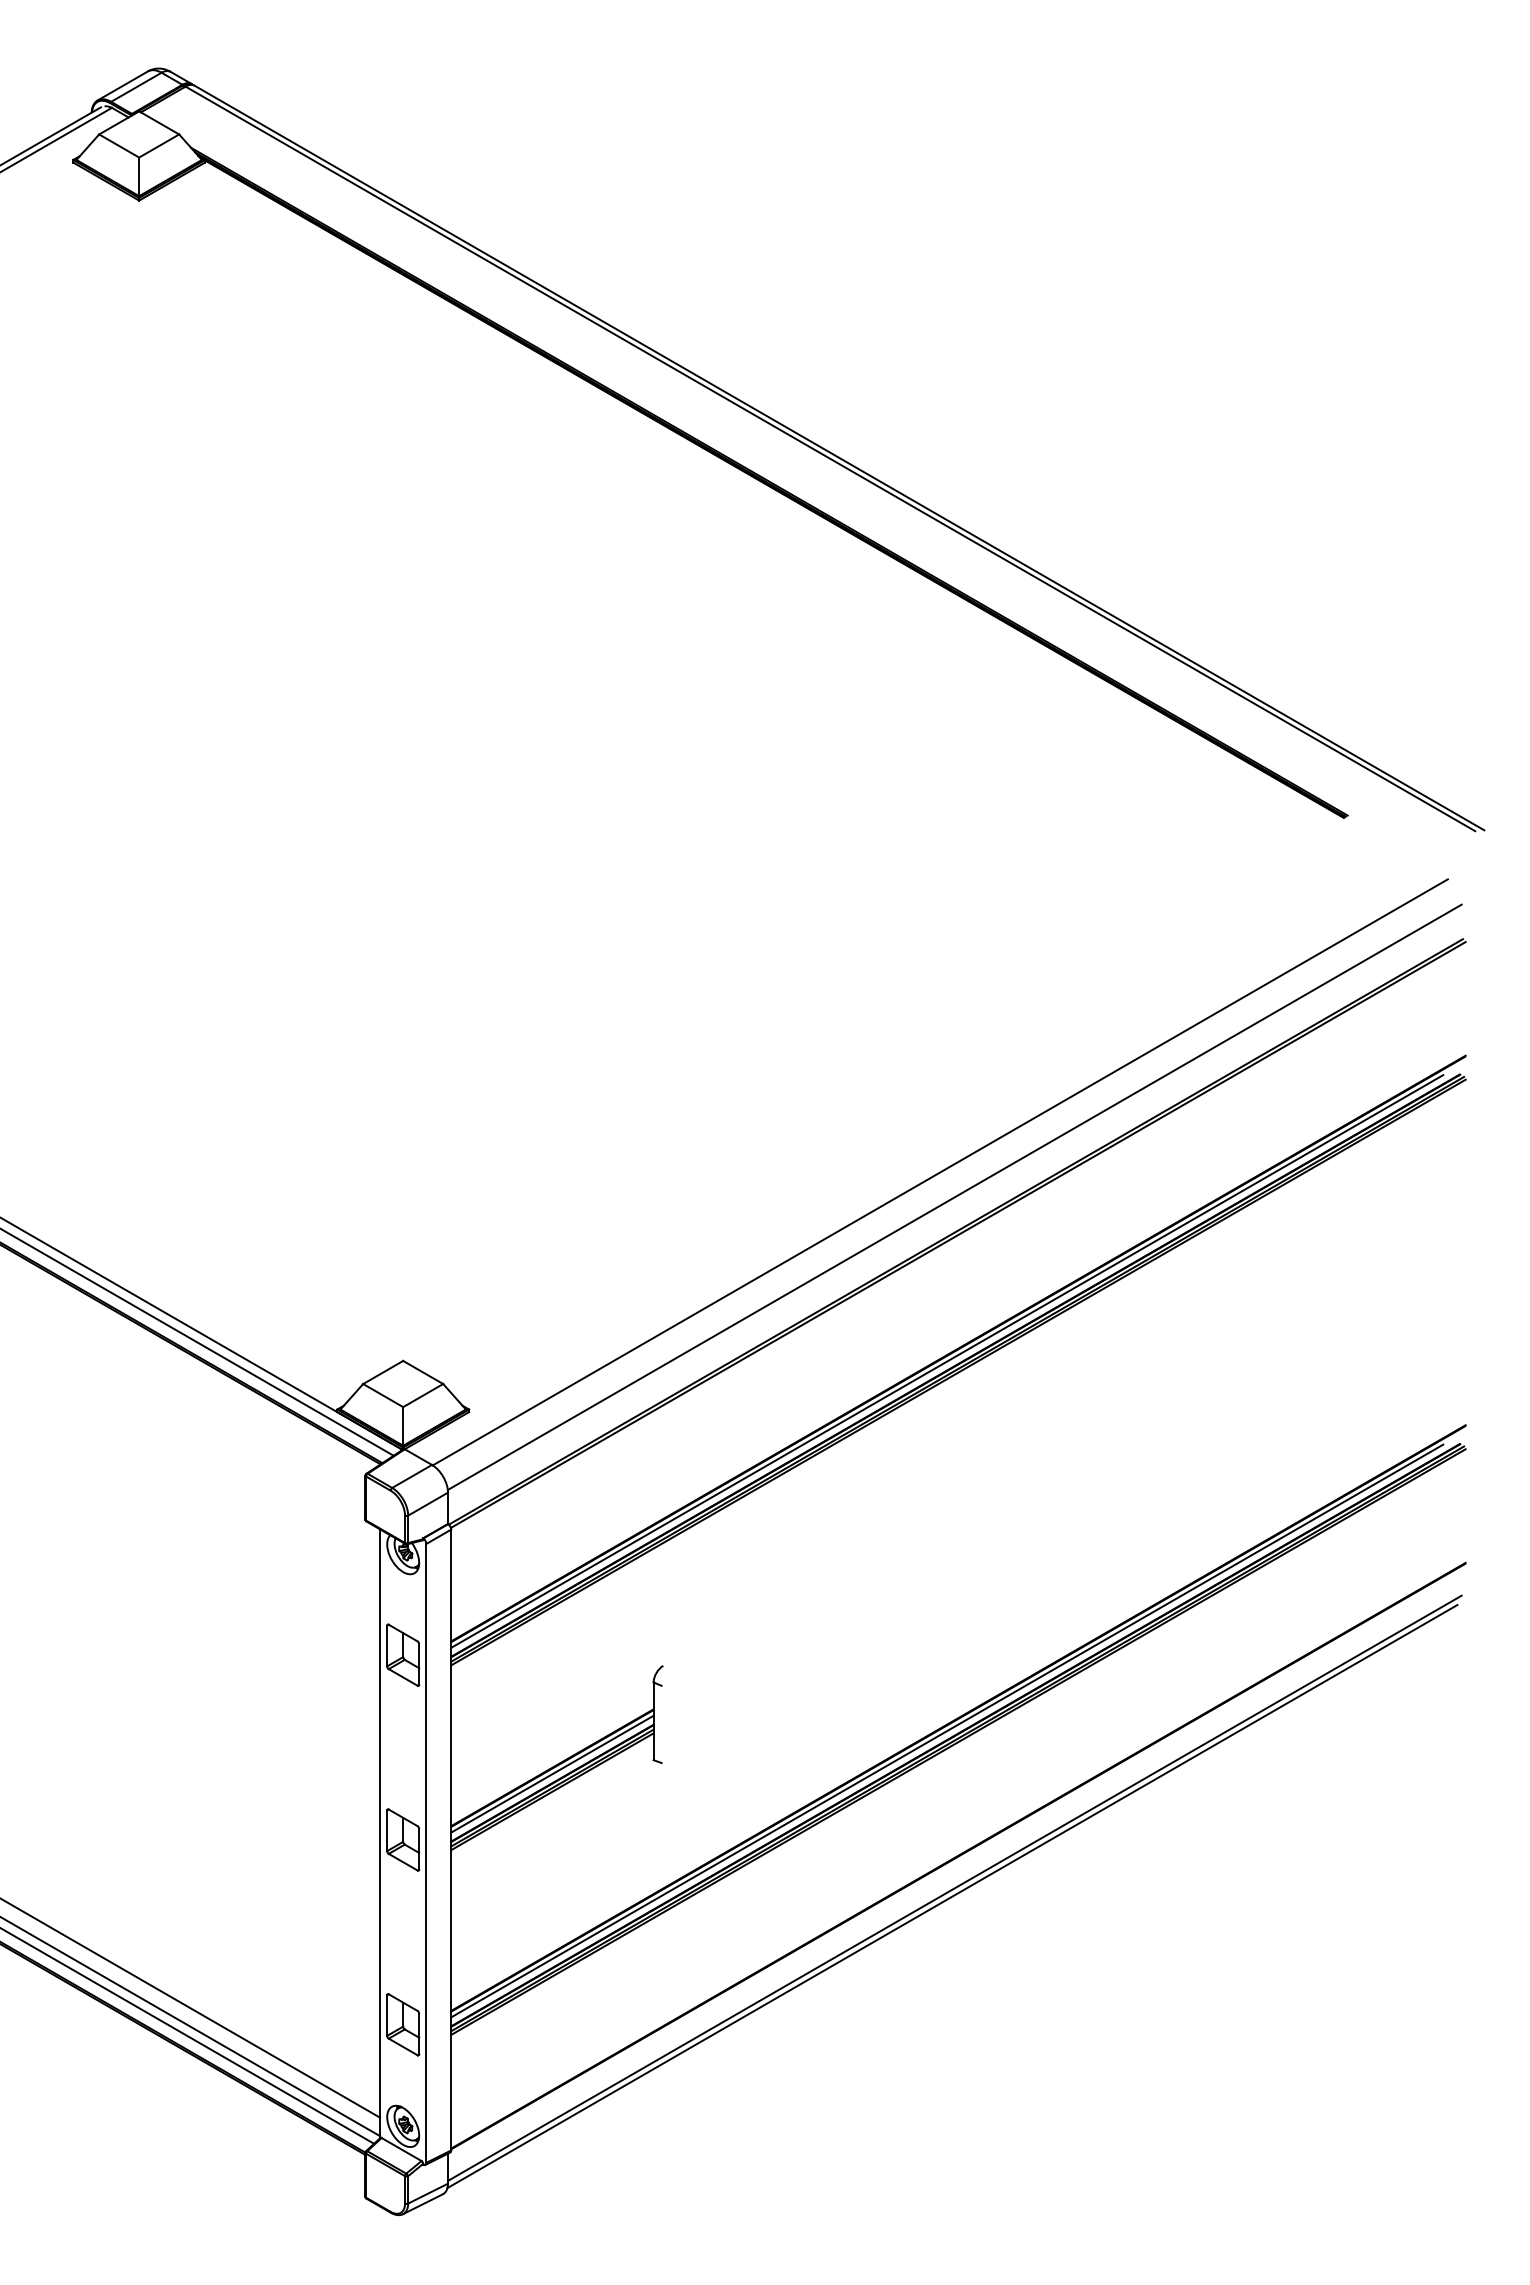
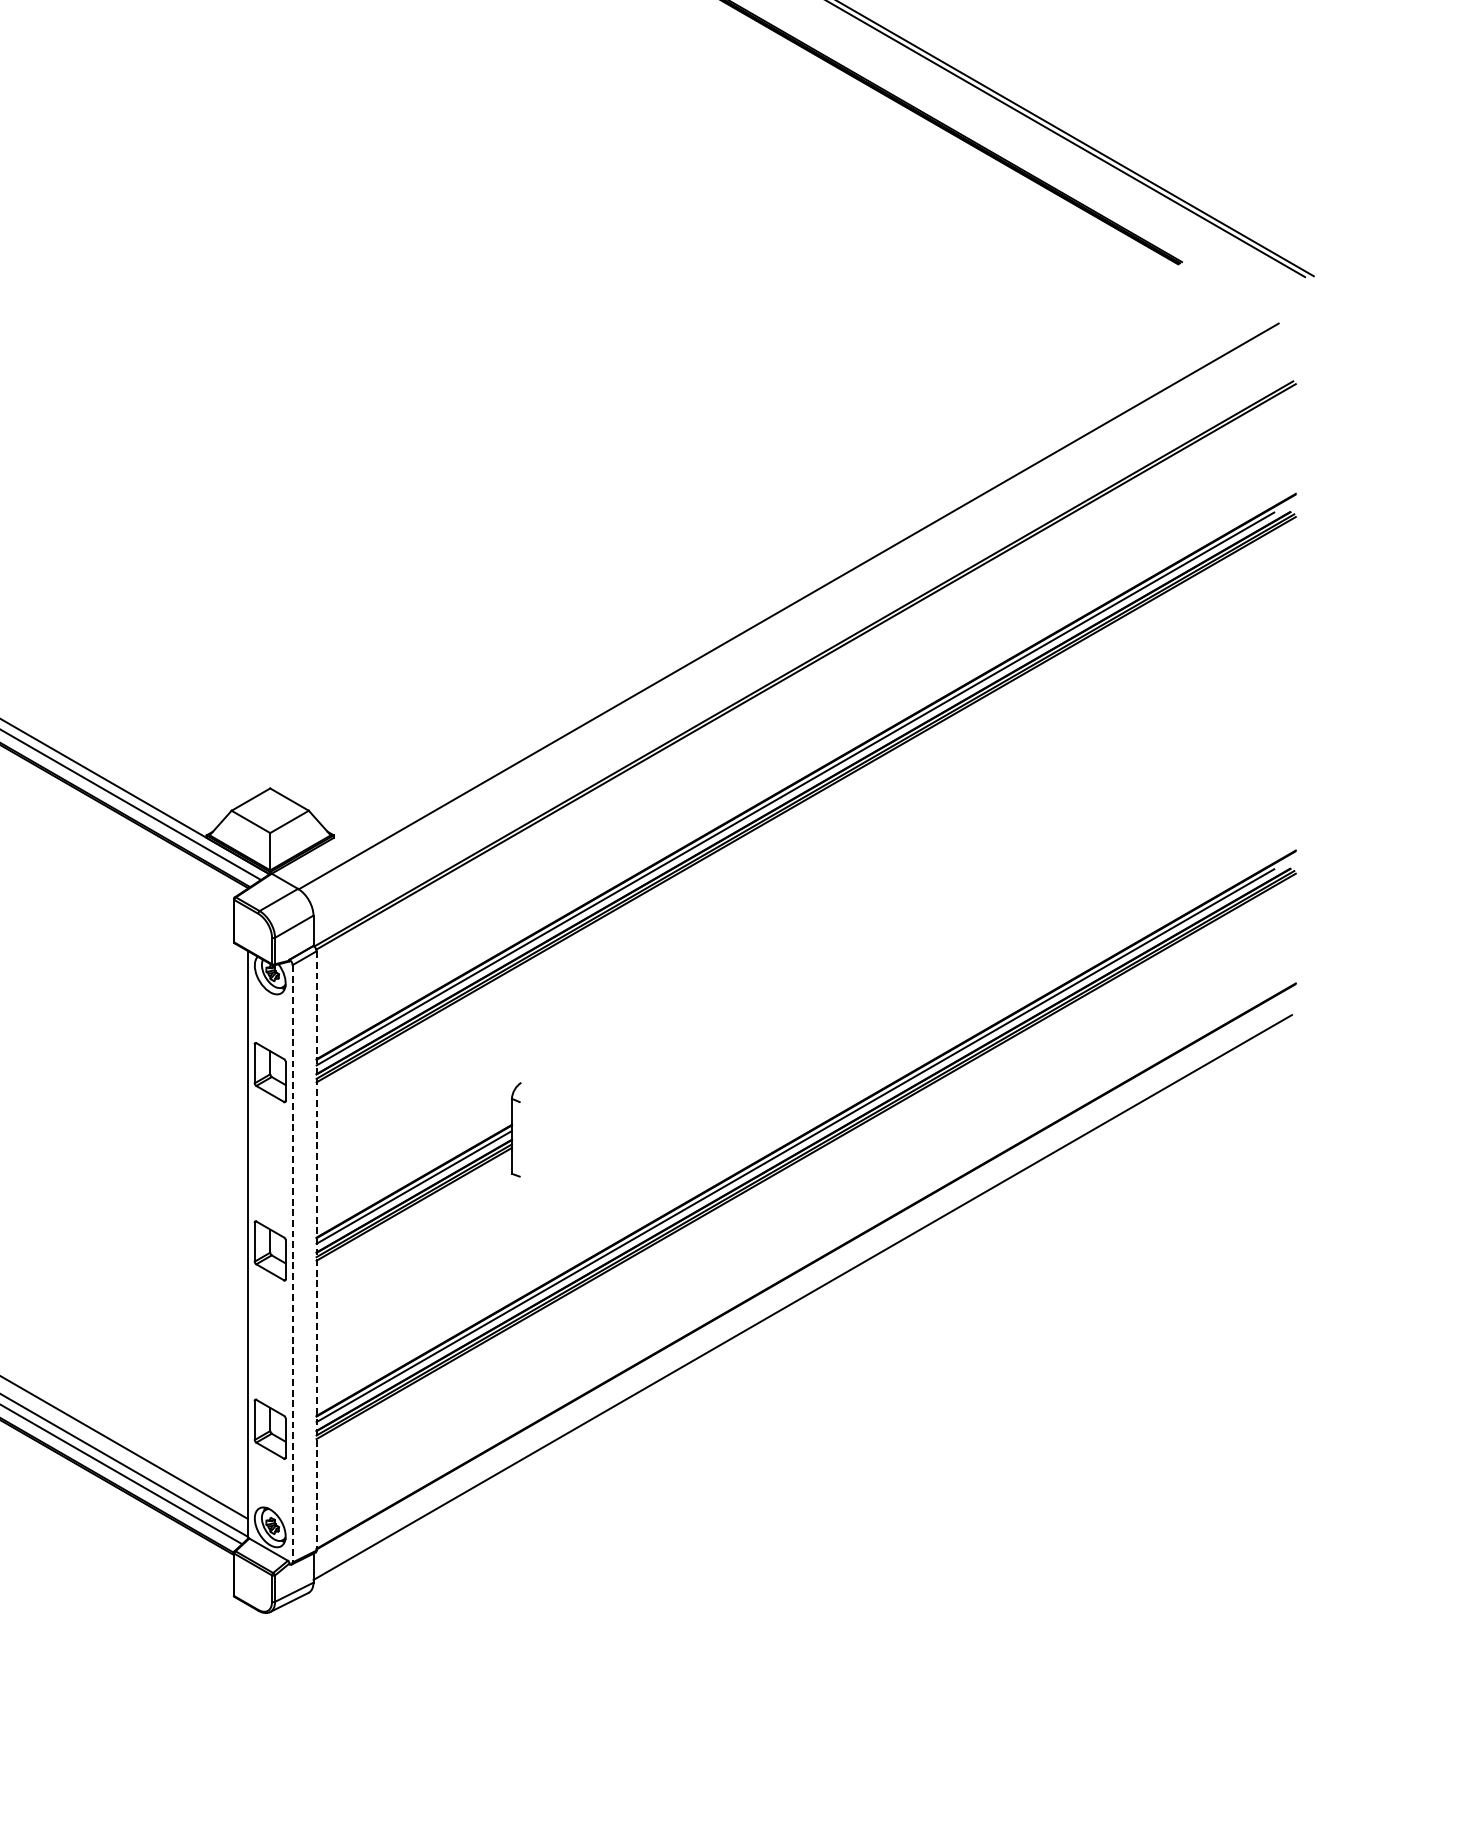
line: (954, 1196) -> (802, 629), removed
line: (451, 1840) -> (316, 1251), solid -> dashed
line: (426, 1853) -> (292, 1263), solid -> dashed
line: (952, 1896) -> (800, 1305), removed

